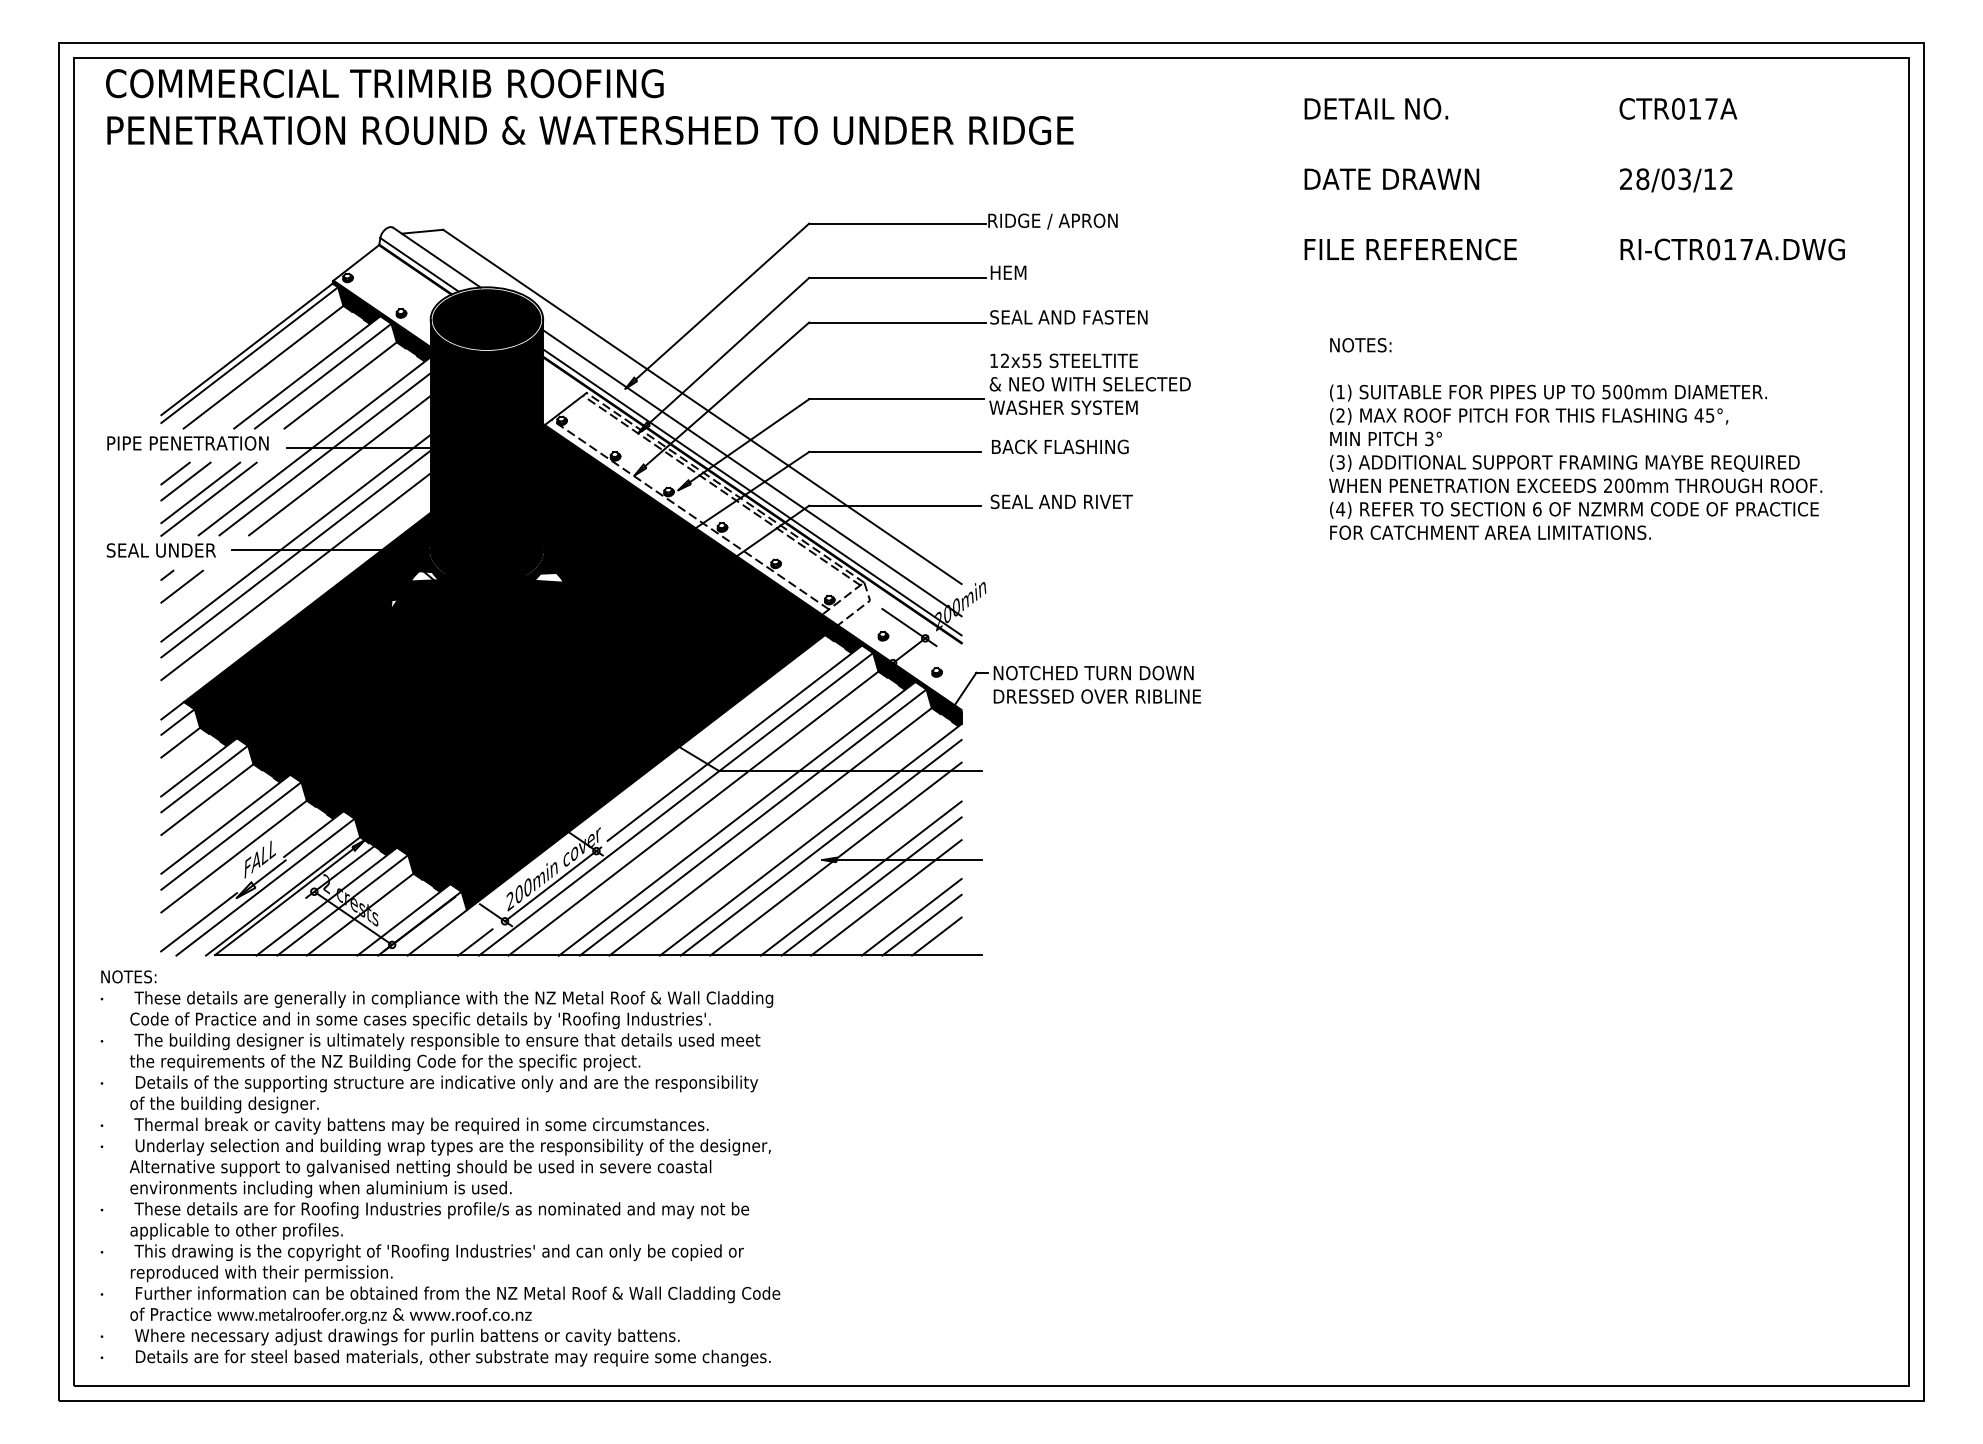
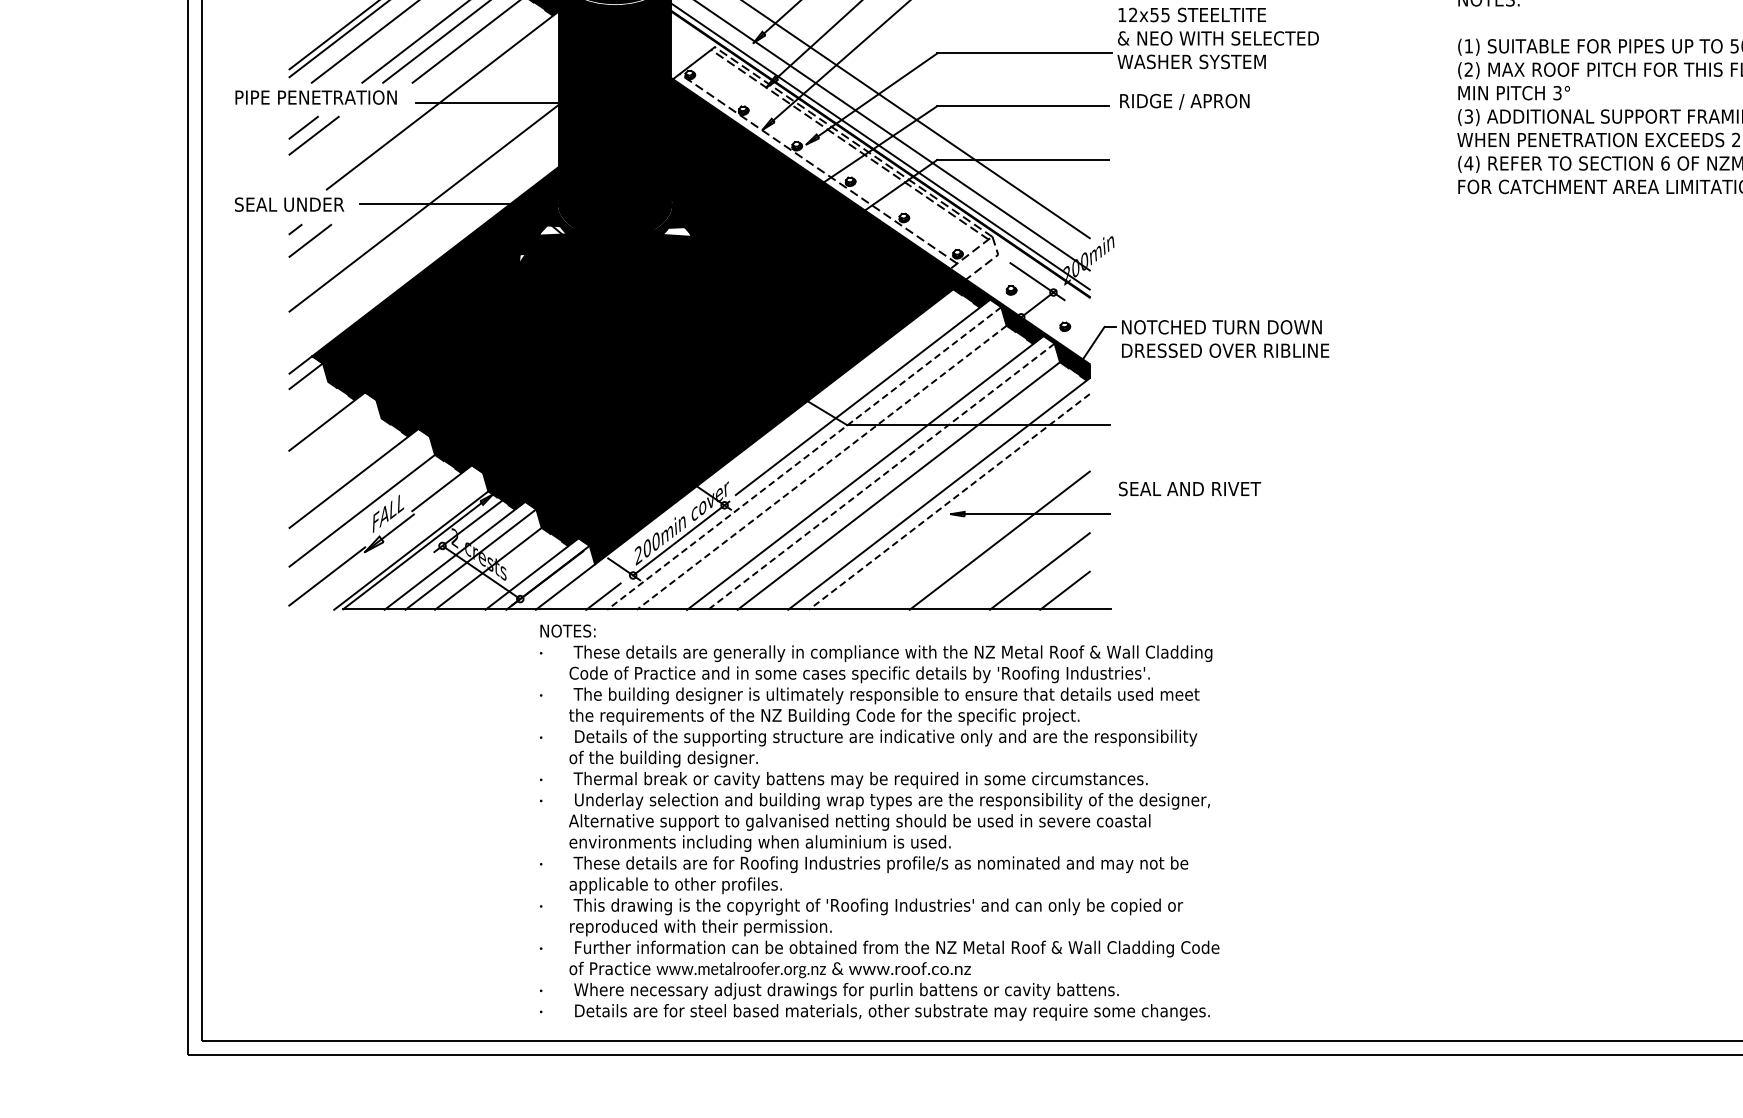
text: (1060, 447) -> (1188, 101), BACK FLASHING -> RIDGE / APRON
line: (324, 454) -> (452, 108), removed
line: (339, 465) -> (467, 119), removed
line: (200, 492) -> (328, 146), removed
line: (208, 498) -> (336, 152), removed
text: (1061, 501) -> (1189, 488), moved
line: (295, 537) -> (423, 191), removed
line: (295, 576) -> (423, 230), removed
line: (180, 742) -> (308, 396), removed
line: (204, 778) -> (332, 432), removed
line: (207, 799) -> (335, 453), removed
line: (675, 804) -> (803, 458), solid -> dashed
line: (693, 813) -> (821, 467), solid -> dashed
line: (752, 822) -> (880, 476), solid -> dashed
line: (231, 835) -> (359, 489), removed
line: (820, 848) -> (948, 502), solid -> dashed
line: (835, 858) -> (963, 512), removed
line: (860, 878) -> (988, 532), removed
line: (265, 886) -> (393, 540), removed
line: (886, 897) -> (1014, 551), removed
line: (921, 924) -> (1049, 578), removed
text: (440, 1168) -> (879, 822), moved

